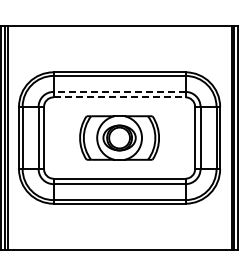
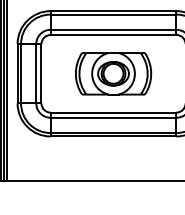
line: (119, 91) -> (113, 29), dashed -> solid
line: (119, 97) -> (113, 35), dashed -> solid

